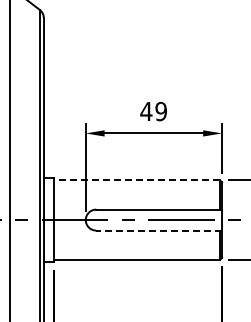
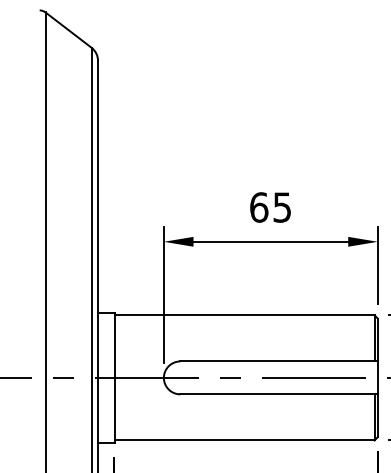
text: (153, 111) -> (270, 207), 49 -> 65
line: (137, 180) -> (245, 315), dashed -> solid
line: (159, 230) -> (279, 394), dashed -> solid

